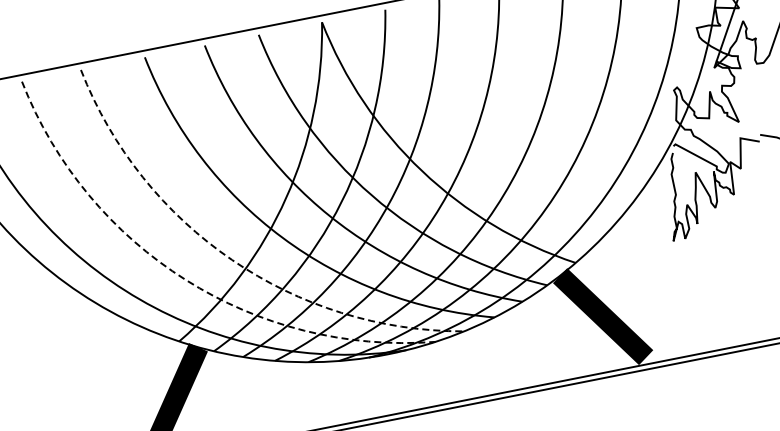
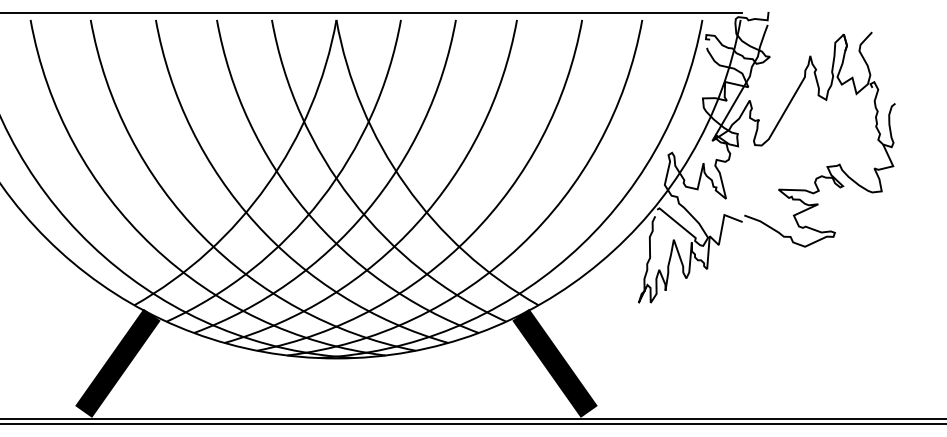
arc: (232, 259) -> (202, 235), dashed -> solid
arc: (185, 280) -> (152, 246), dashed -> solid

